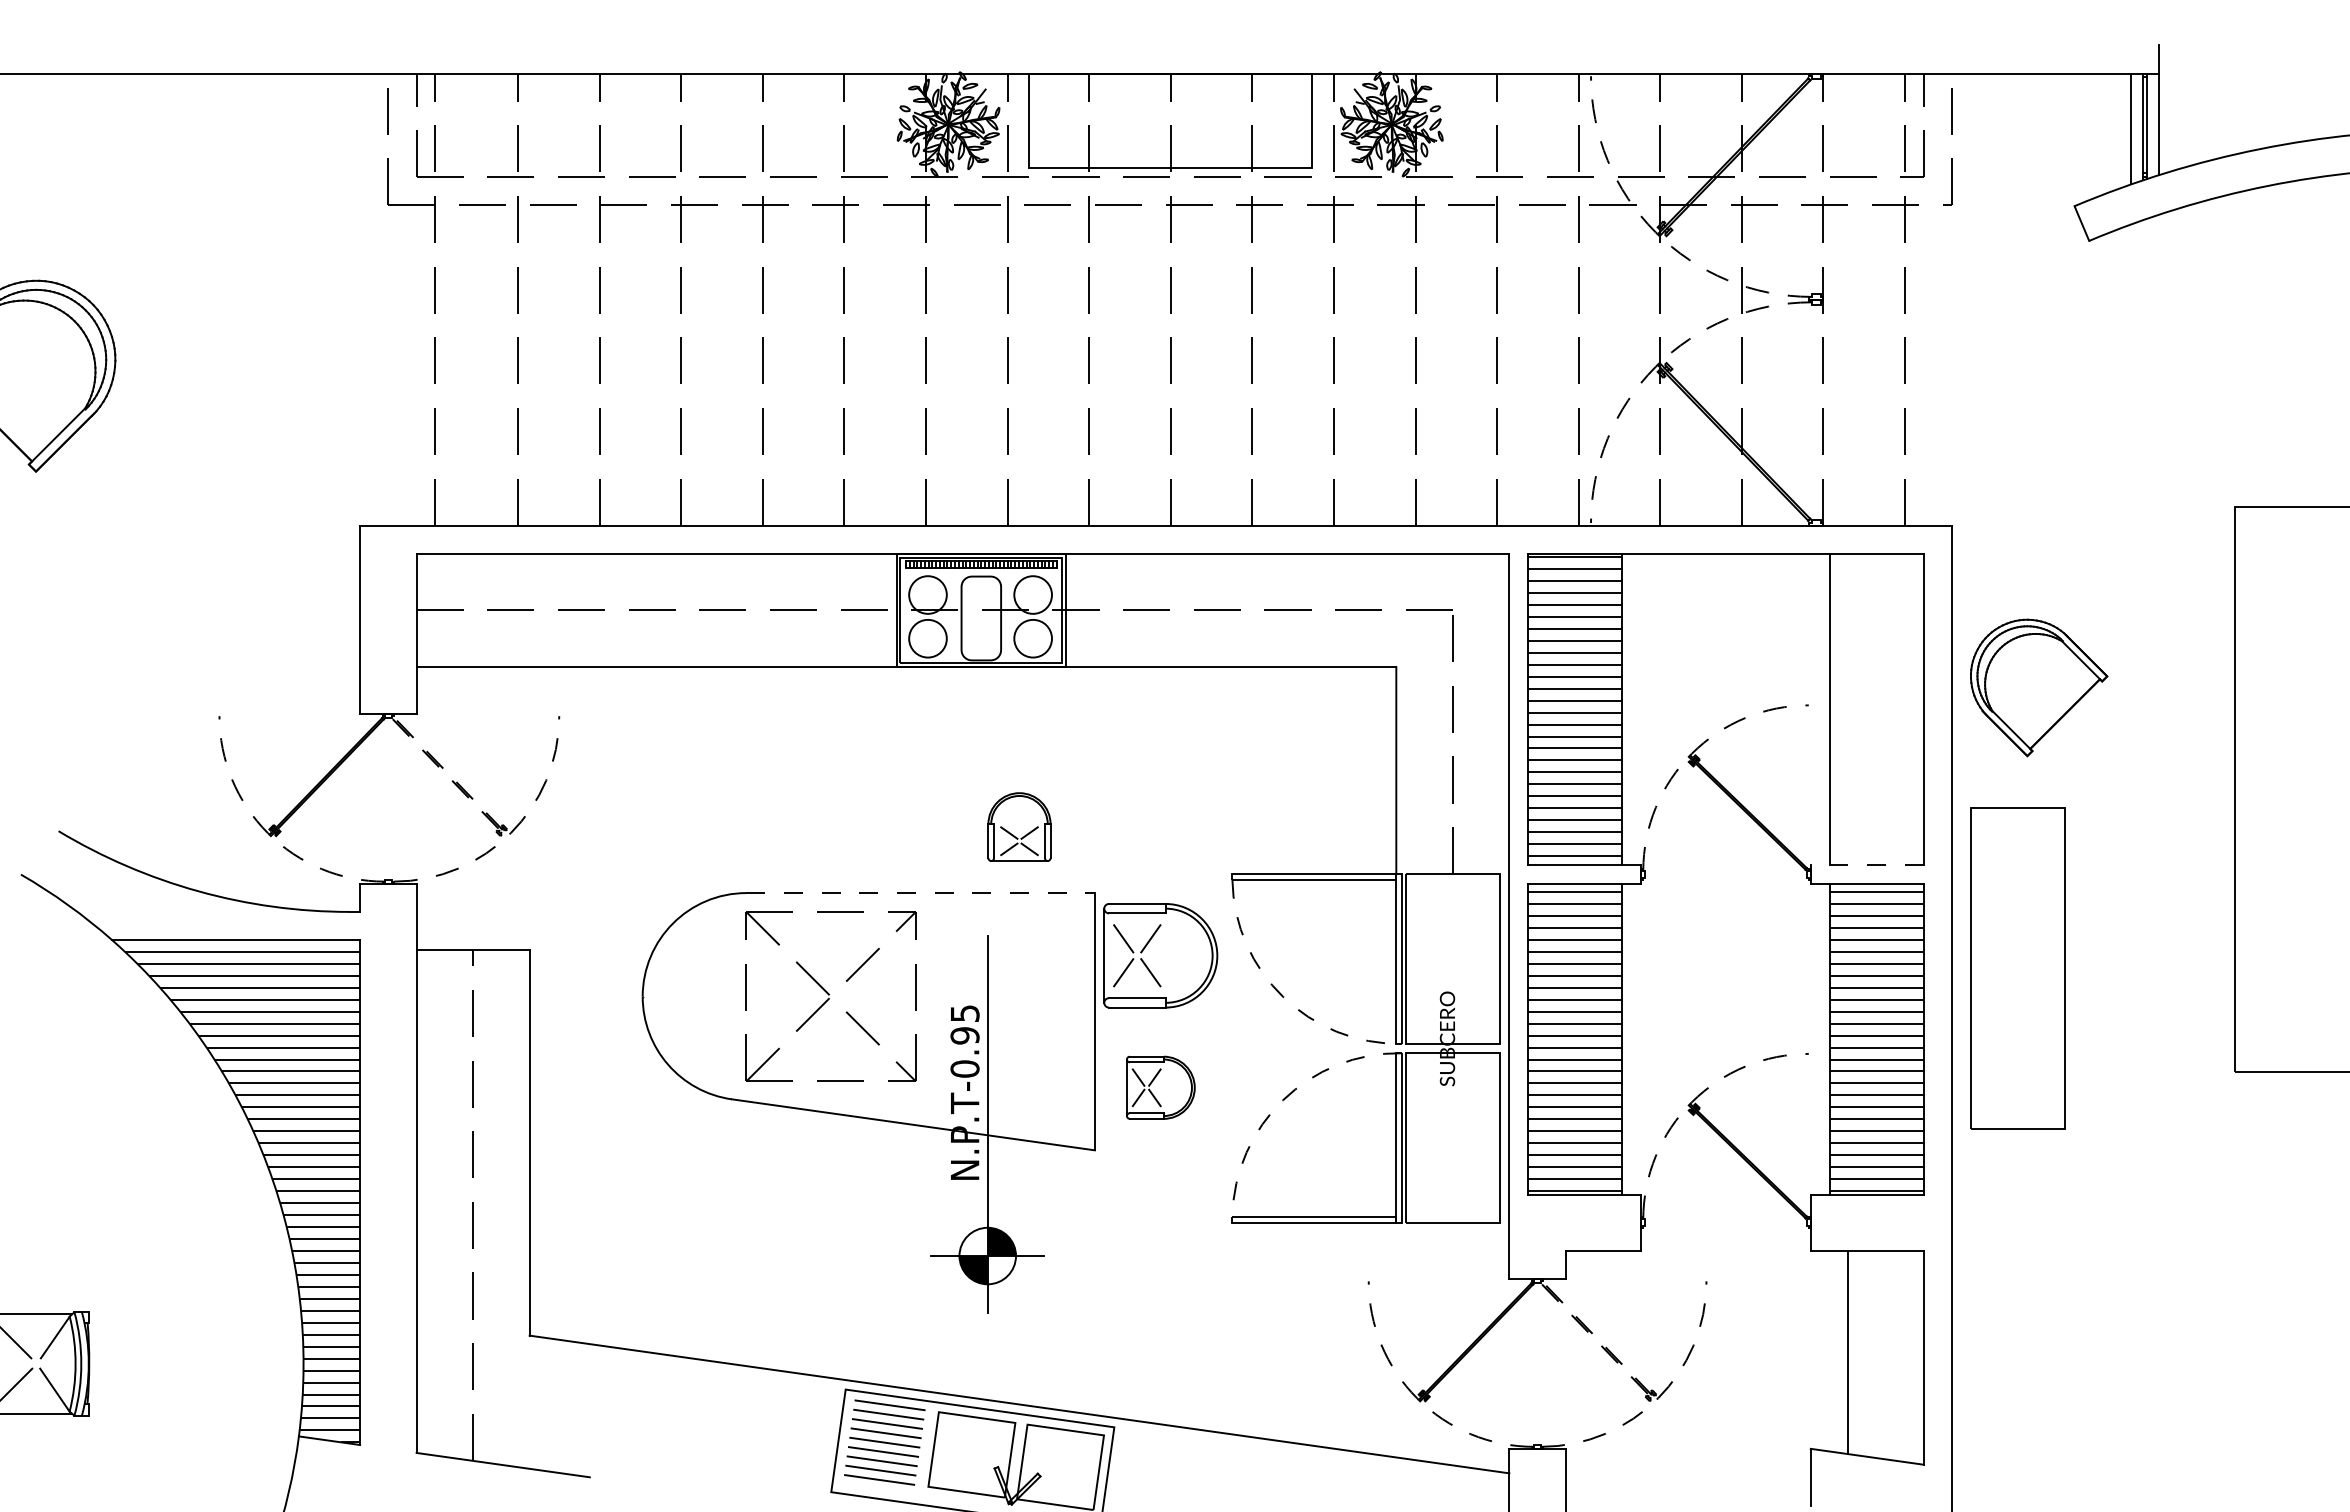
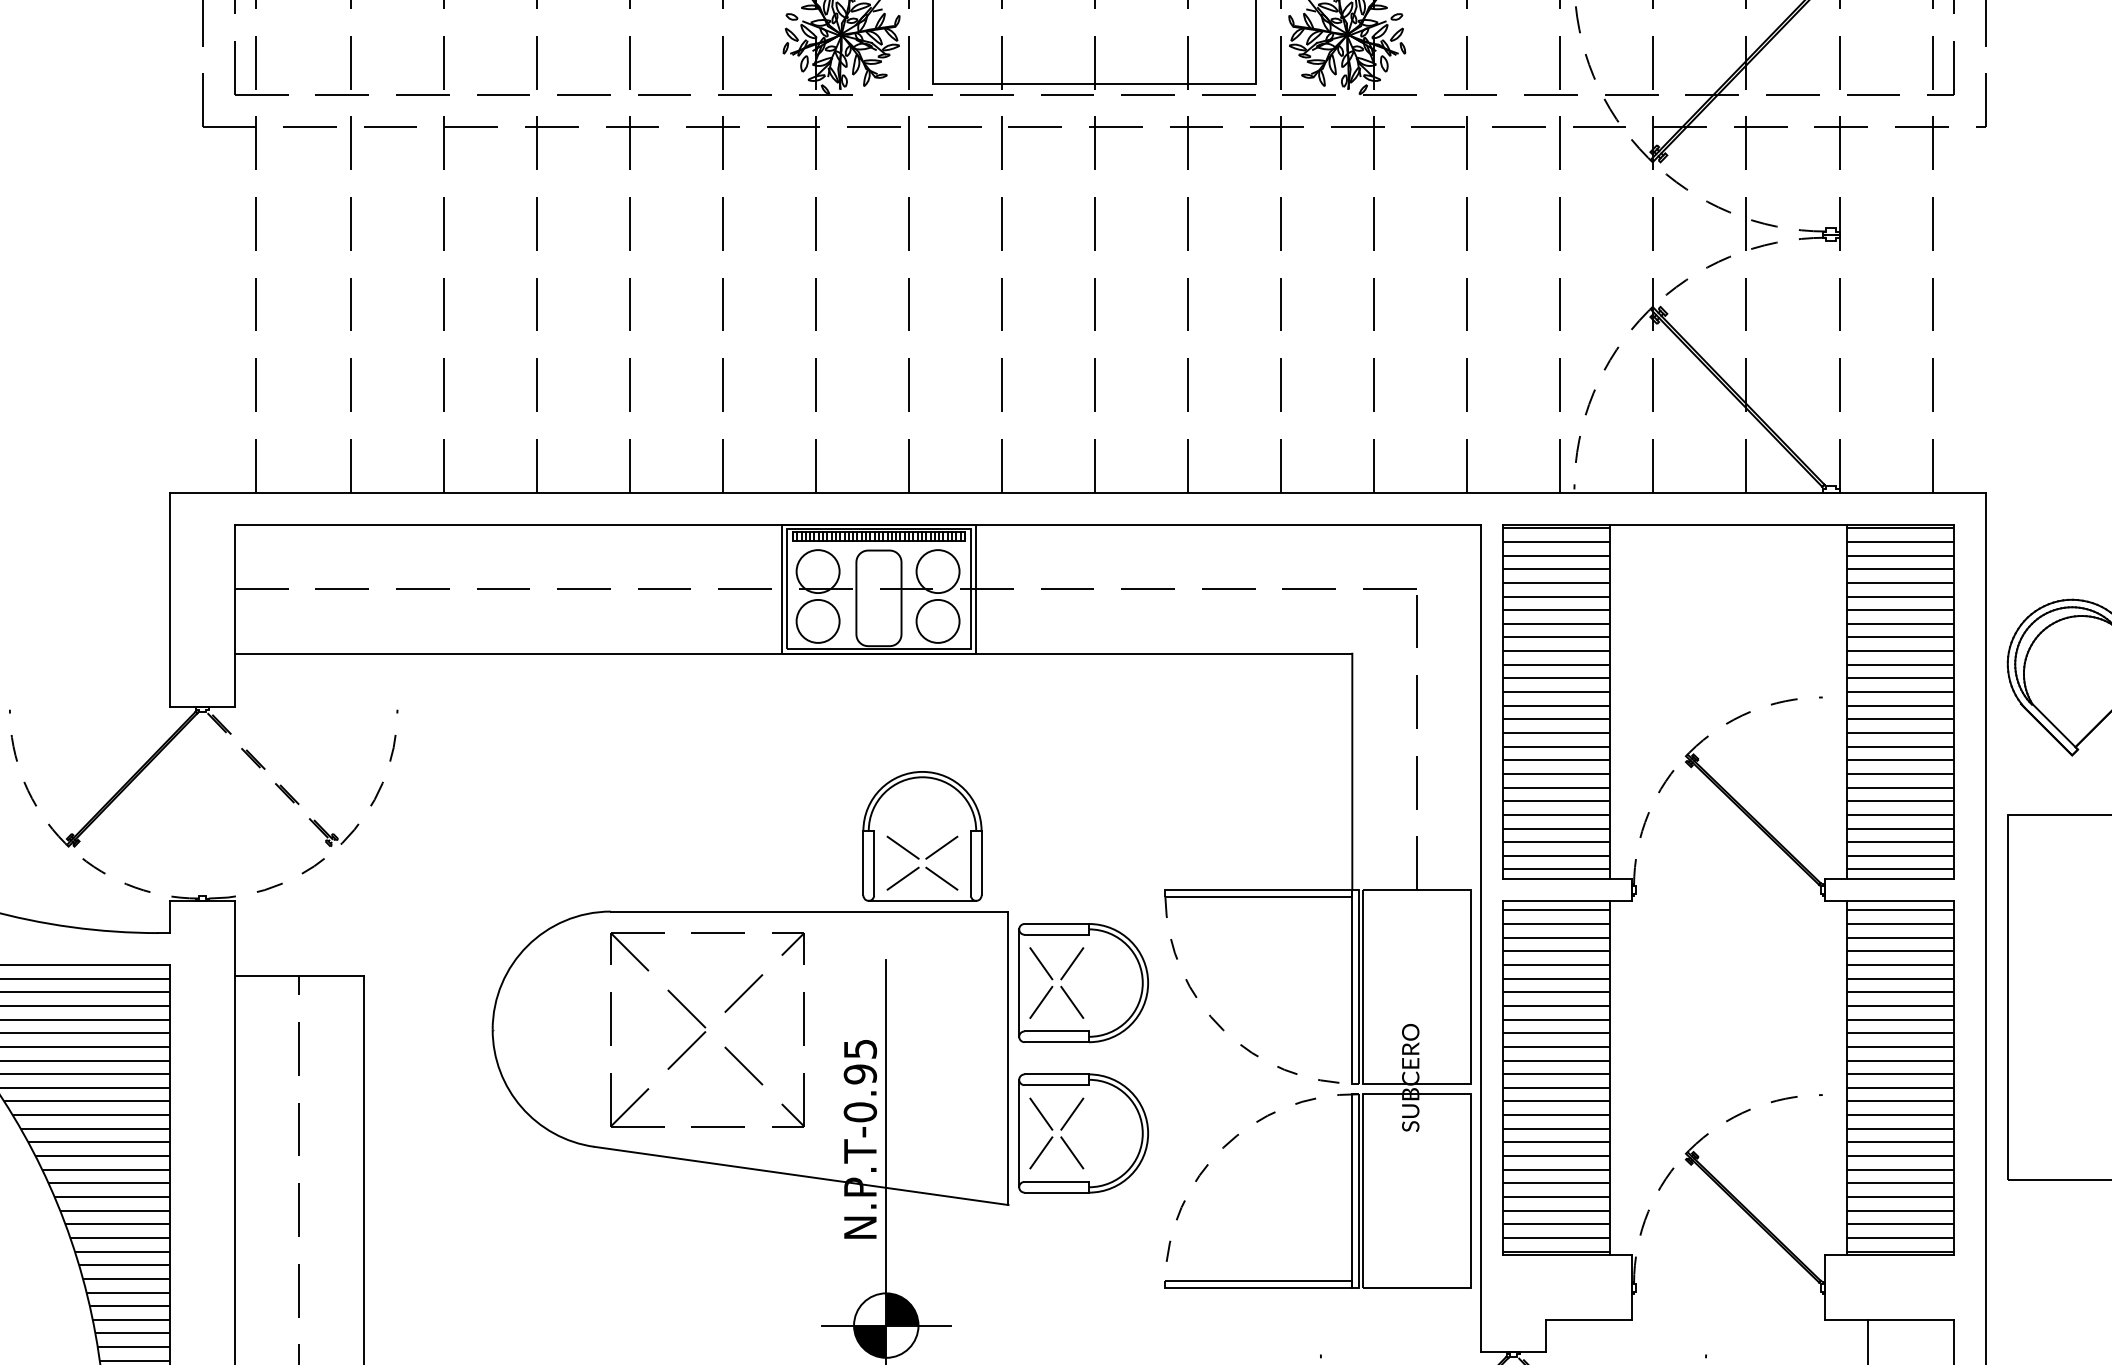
hatch: (1876, 706) -> (1900, 698), added
part: (1019, 826) -> (922, 835), size x1.67
line: (1867, 864) -> (1889, 878), dashed -> solid
line: (921, 893) -> (810, 912), dashed -> solid
part: (1160, 1087) -> (1083, 1133), size x1.67

